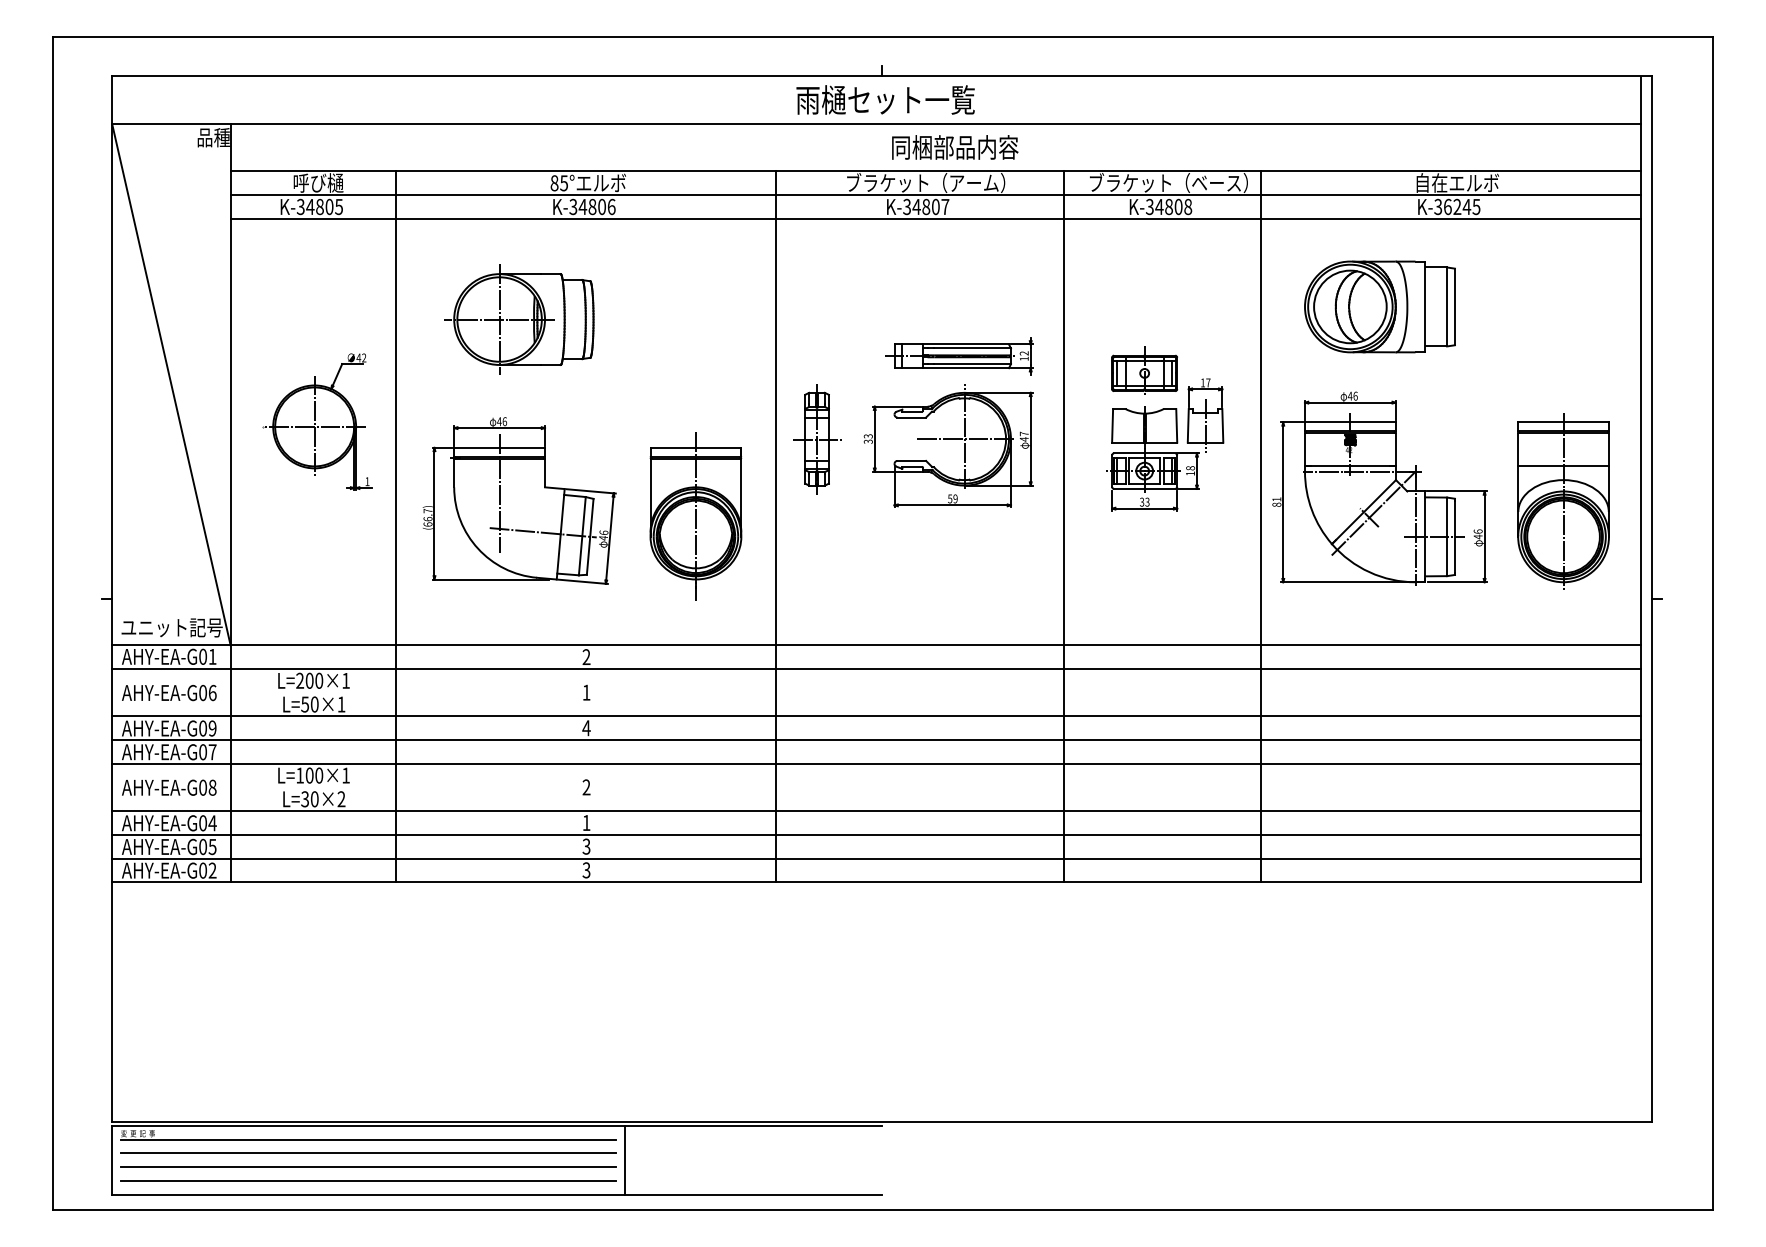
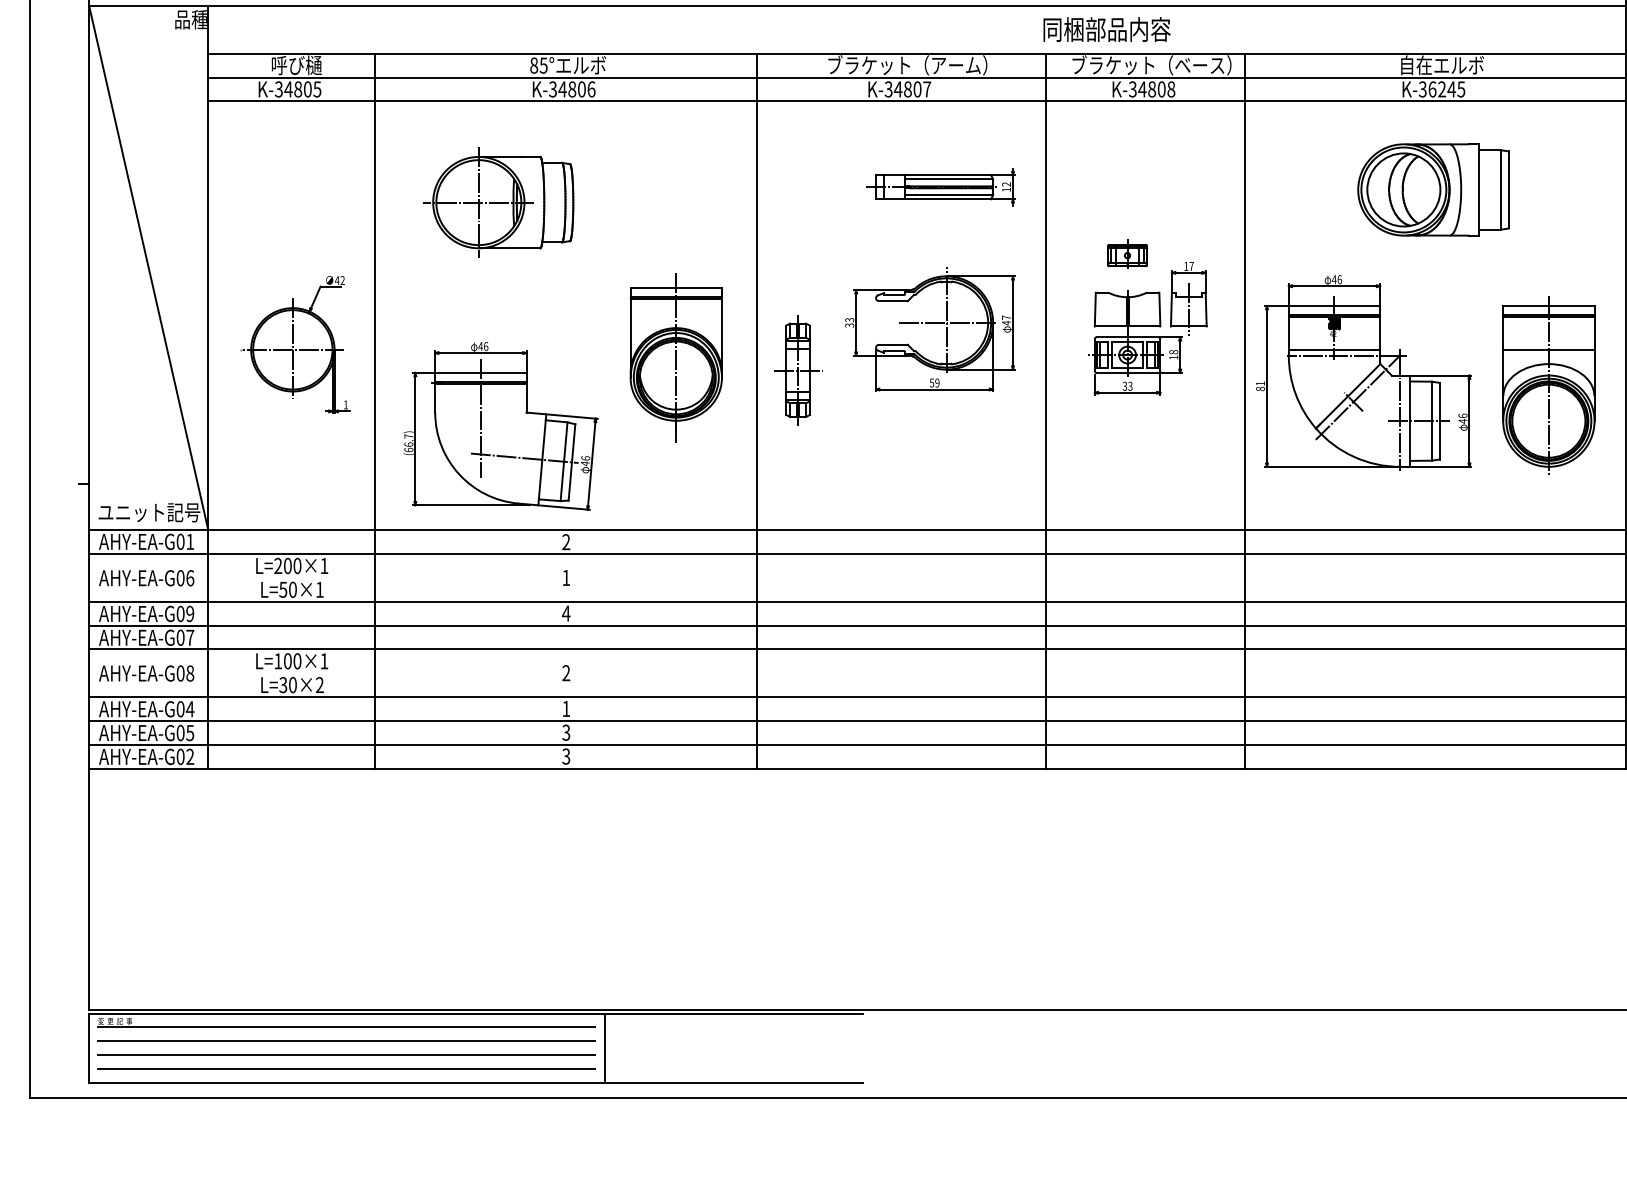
text: (955, 147) -> (1107, 29), moved
part: (1379, 306) -> (1433, 189), moved
part: (959, 356) -> (941, 187), moved
part: (1144, 370) -> (1127, 253), size x0.6
part: (317, 421) -> (295, 344), moved
part: (817, 439) -> (798, 370), moved
part: (519, 500) -> (500, 425), moved
part: (695, 516) -> (675, 357), moved

